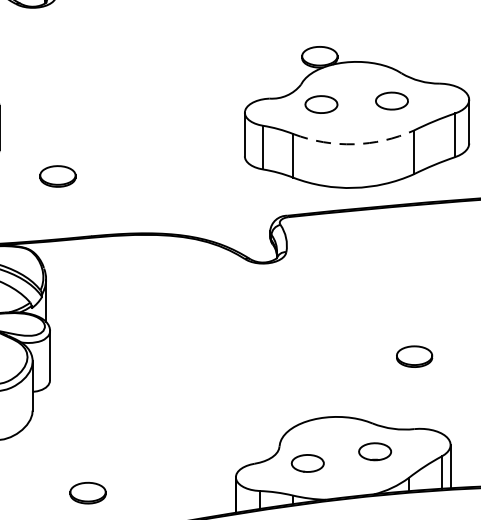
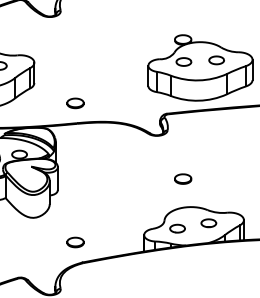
arc: (354, 144) -> (199, 80), dashed -> solid
part: (57, 176) -> (75, 103), moved
part: (415, 355) -> (183, 178), moved

